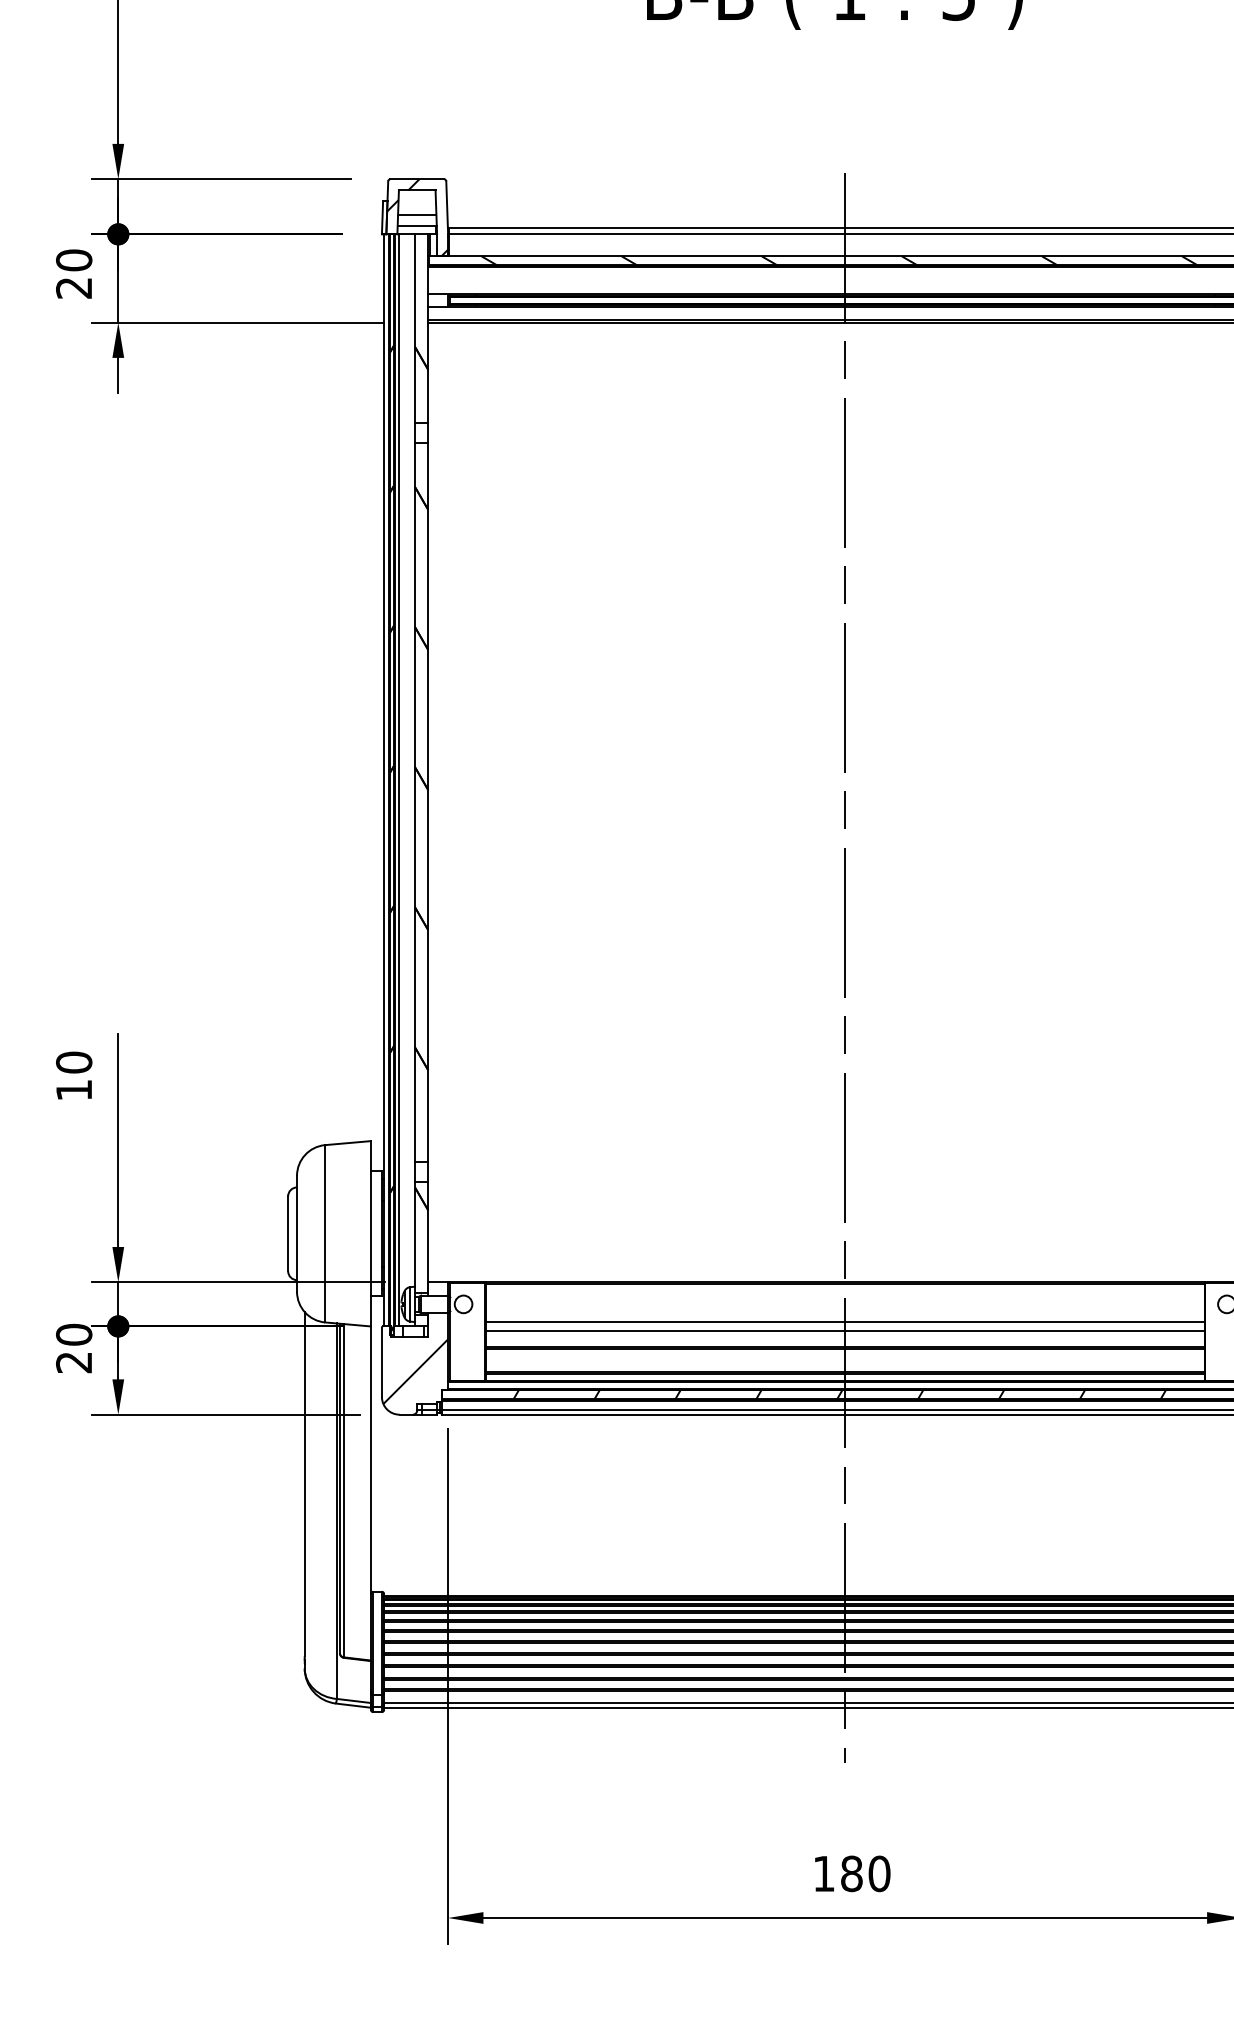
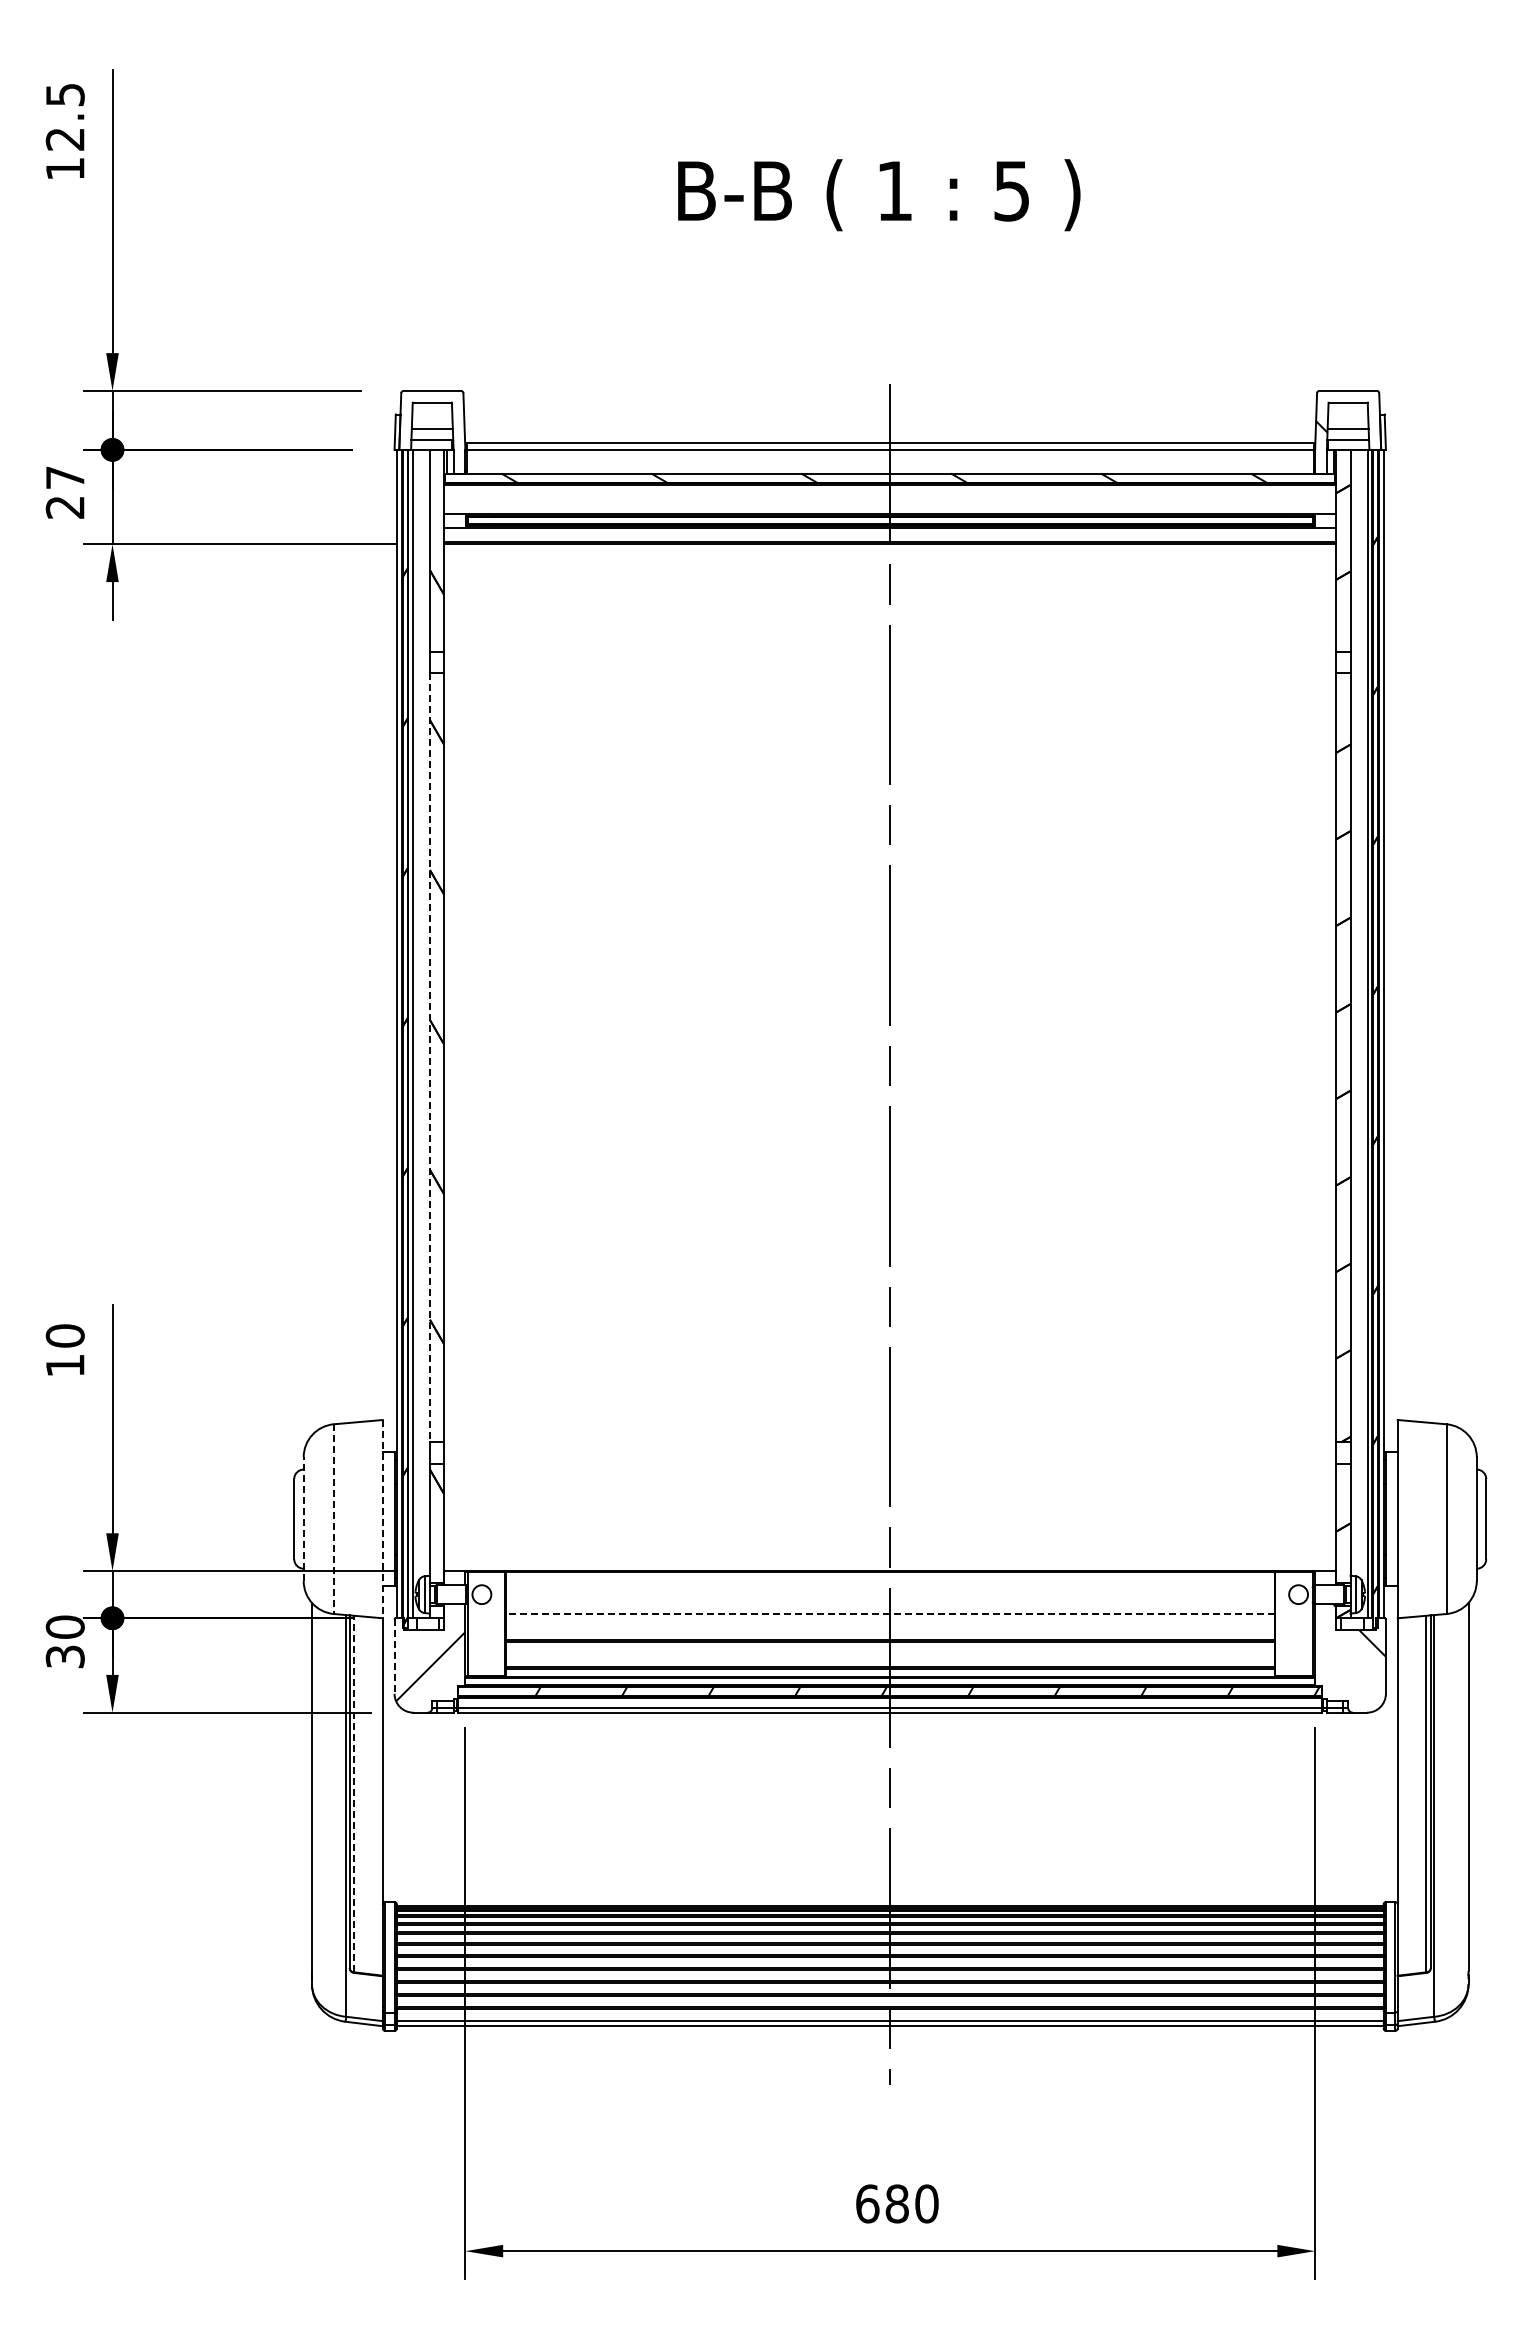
hatch: (417, 217) -> (432, 431), removed
text: (73, 260) -> (64, 477), 20 -> 27
line: (414, 802) -> (429, 1057), solid -> dashed
line: (296, 1234) -> (303, 1519), solid -> dashed
line: (324, 1234) -> (333, 1519), solid -> dashed
line: (370, 1234) -> (382, 1519), solid -> dashed
line: (845, 1321) -> (890, 1613), solid -> dashed
line: (844, 1331) -> (889, 1623), removed
text: (74, 1362) -> (65, 1656), 20 -> 30
line: (381, 1363) -> (394, 1657), solid -> dashed
line: (344, 1490) -> (354, 1793), solid -> dashed
text: (823, 1873) -> (867, 2203), 180 -> 680

